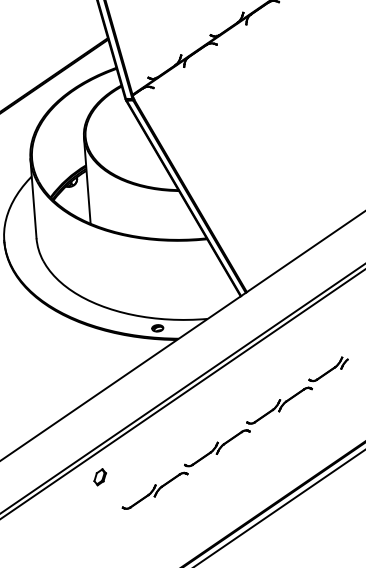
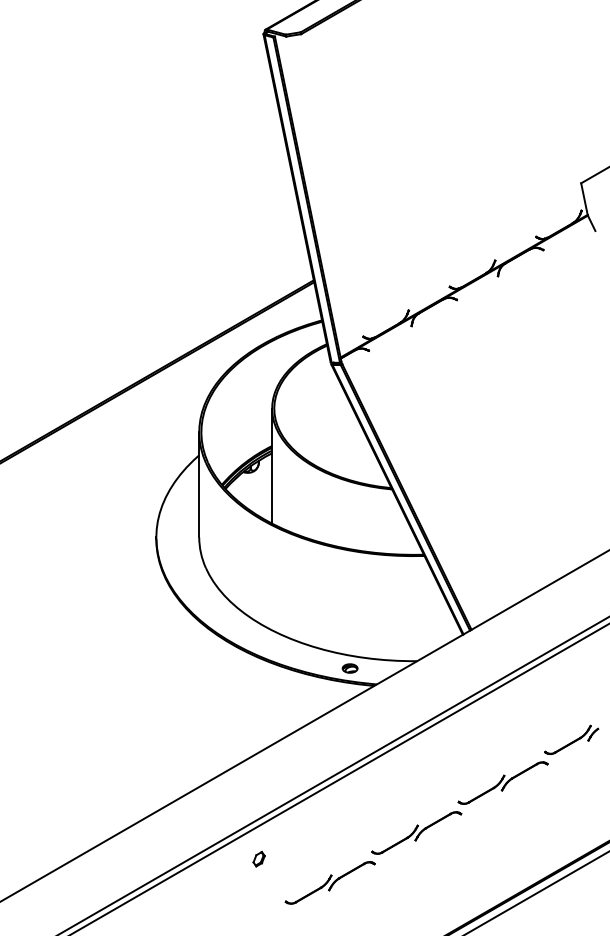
part: (100, 476) -> (259, 858), size x0.7

